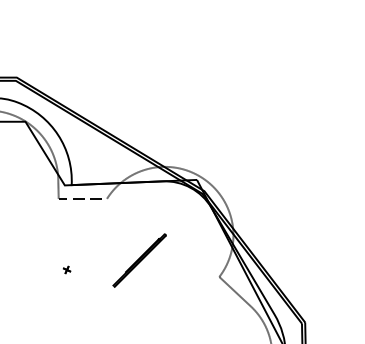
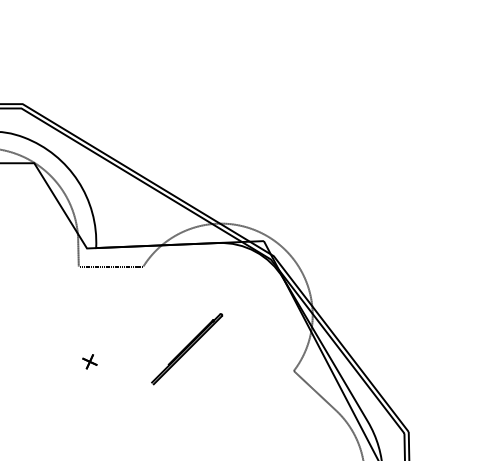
part: (66, 269) -> (89, 361), size x1.6

